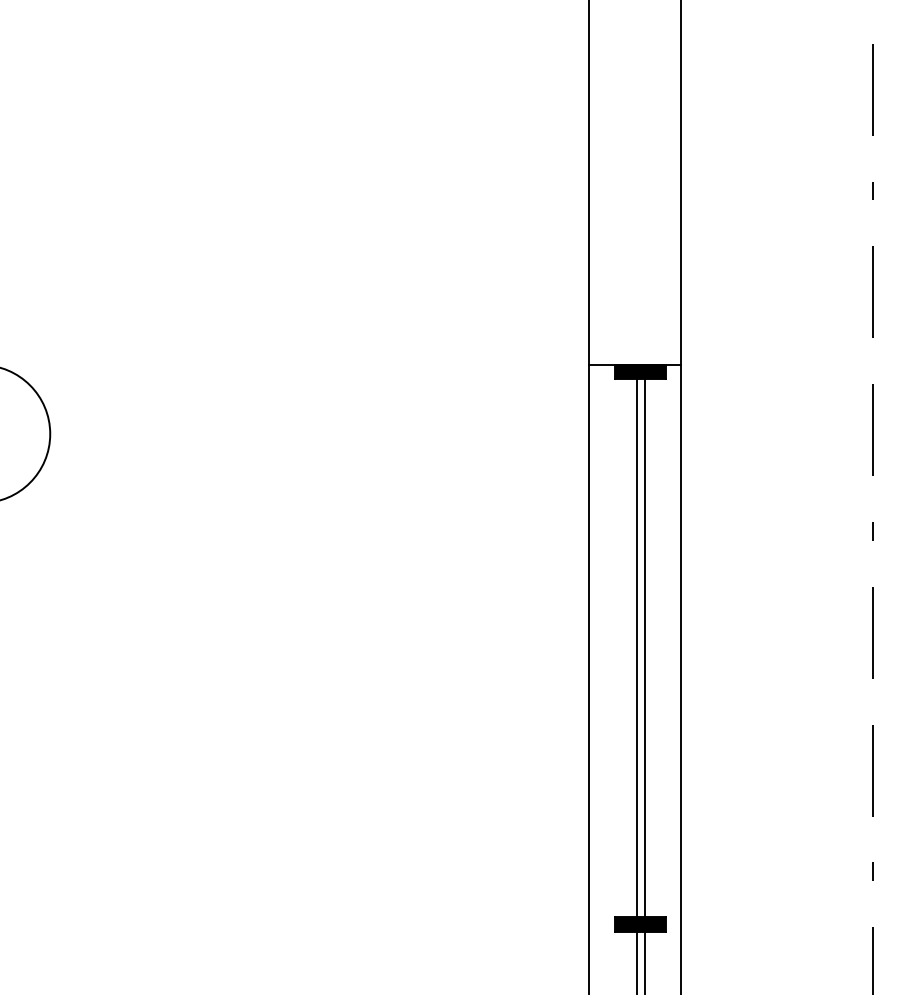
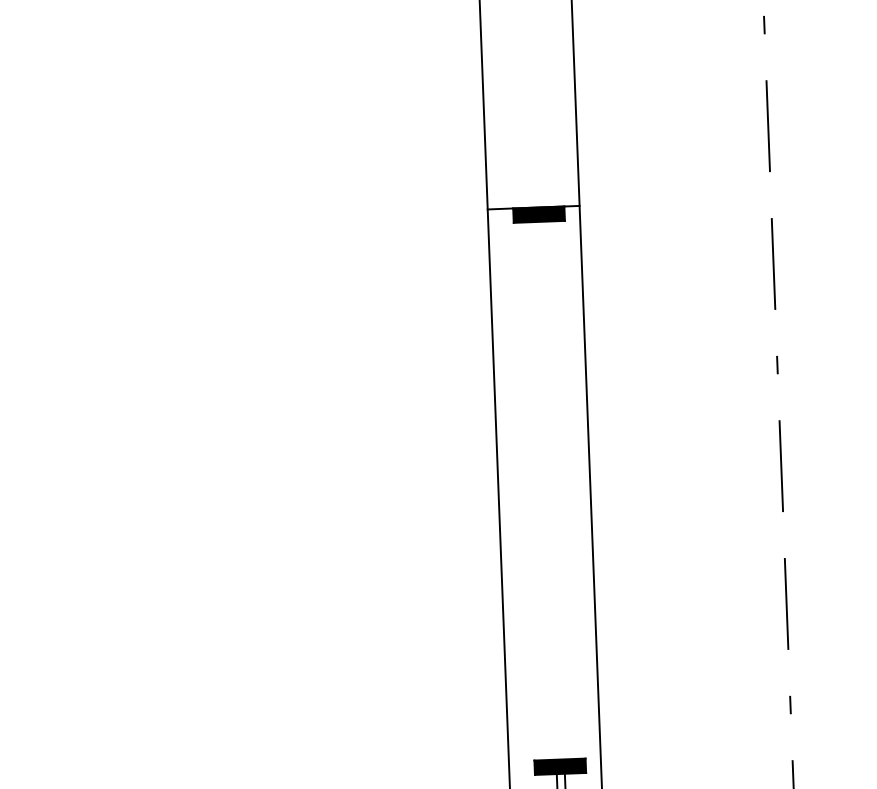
line: (636, 648) -> (545, 491), removed
line: (644, 648) -> (553, 490), removed

